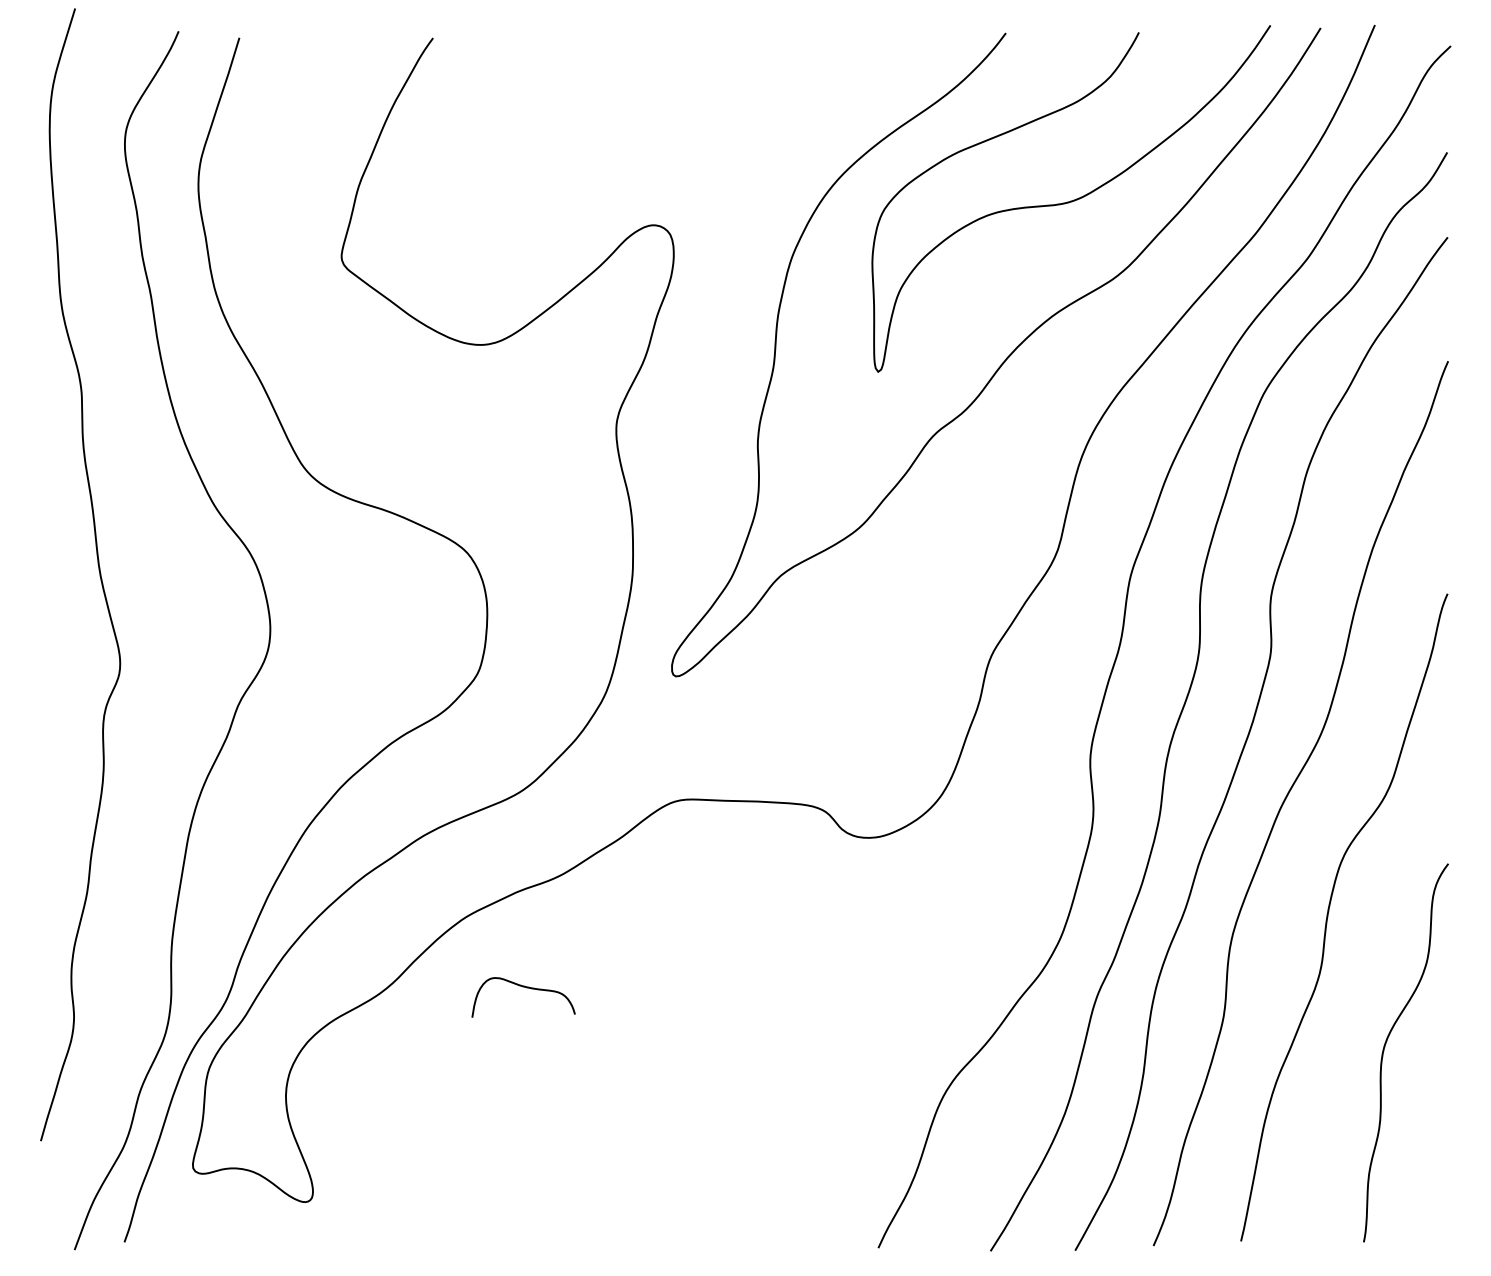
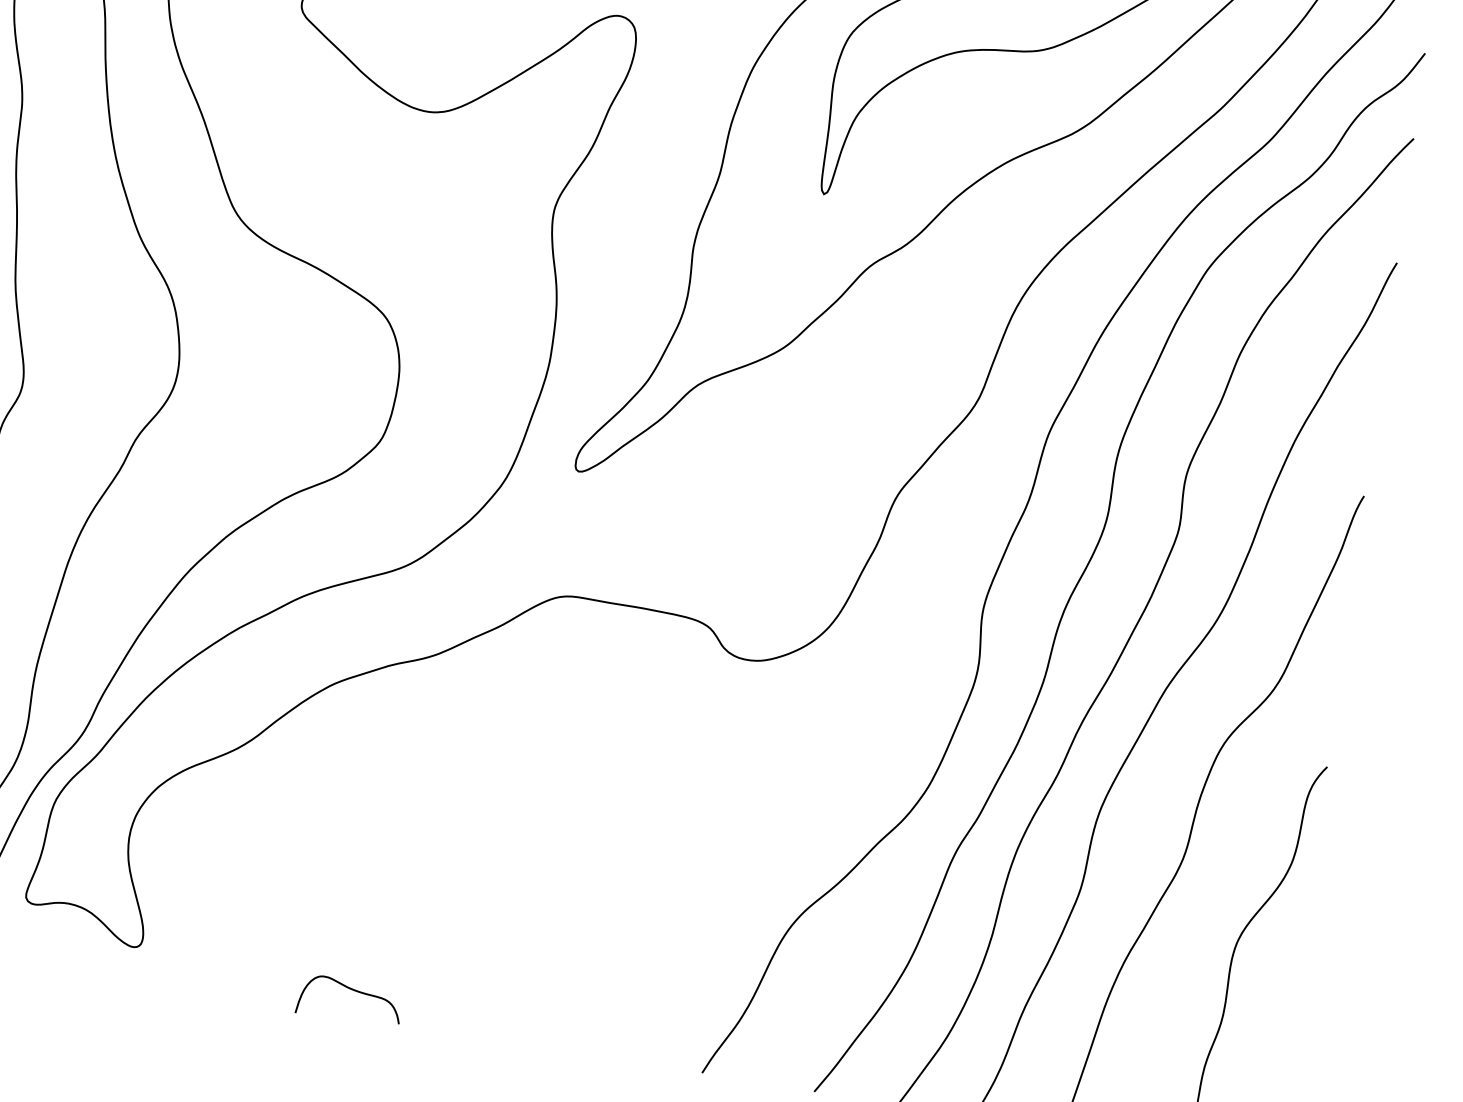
curve: (526, 988) -> (353, 991), moved

